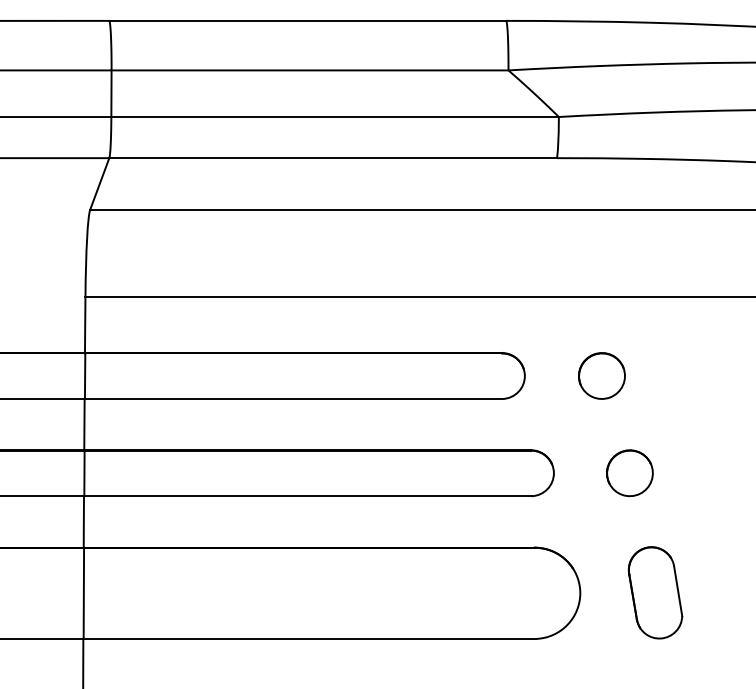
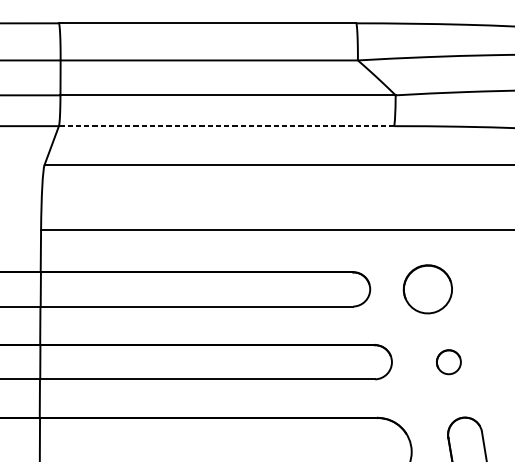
line: (333, 158) -> (226, 126), solid -> dashed
part: (601, 375) -> (427, 288), size x1.4
part: (629, 473) -> (448, 362), size x0.7

